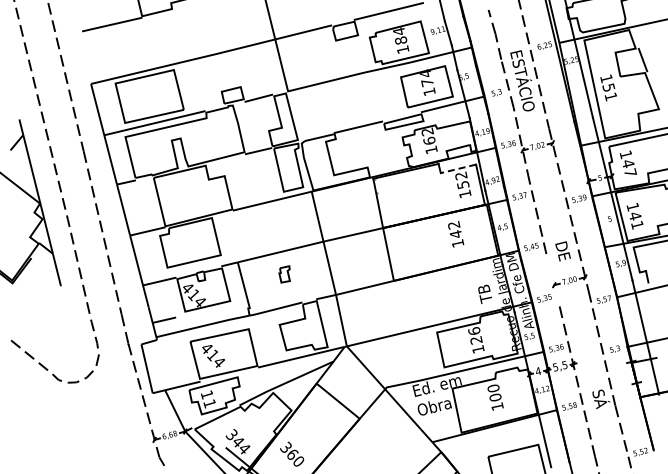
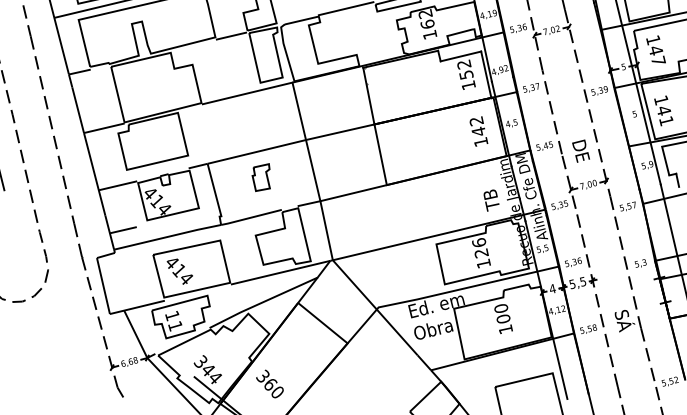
line: (457, 168) -> (459, 56), dashed -> solid
text: (456, 234) -> (479, 131), moved
part: (284, 274) -> (261, 177), size x1.43
line: (552, 277) -> (568, 181), added

